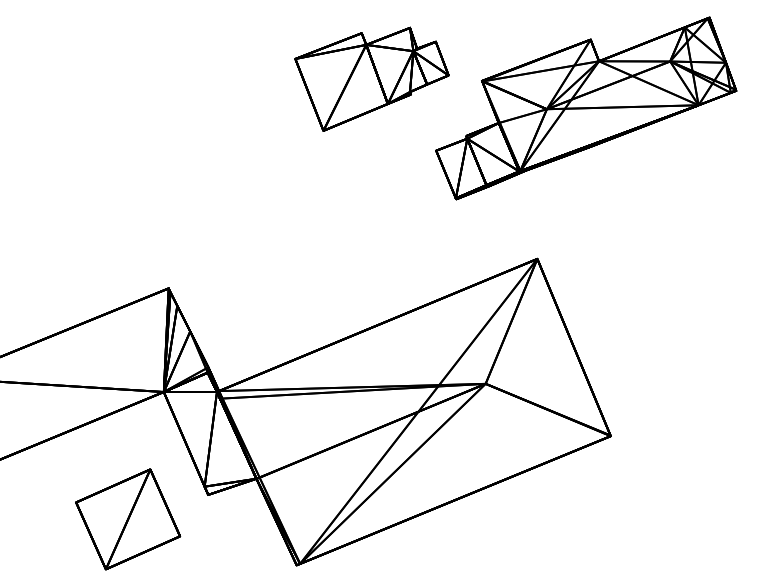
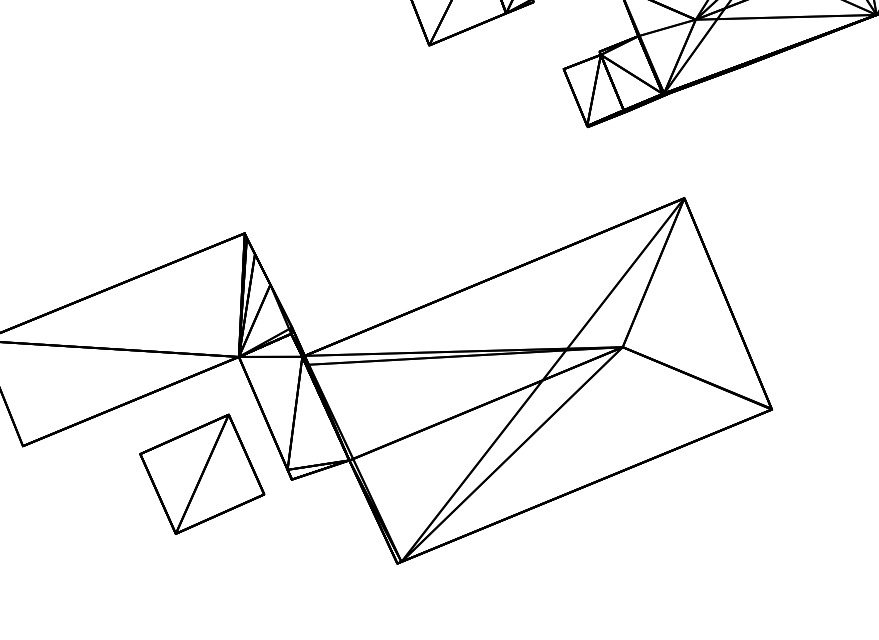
part: (128, 519) -> (202, 474), moved

